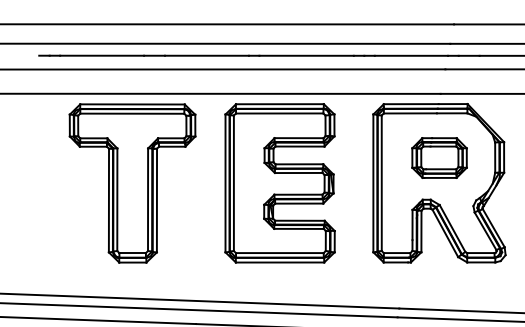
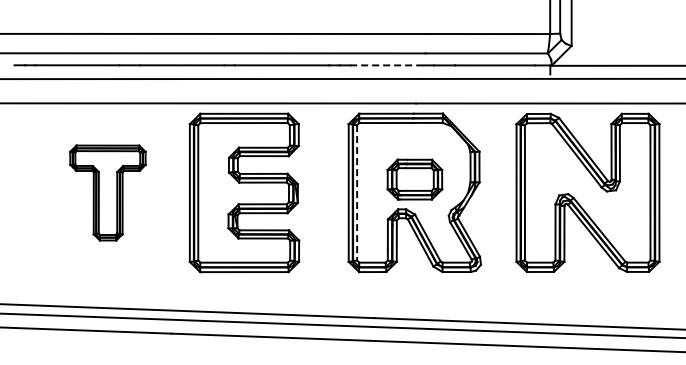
line: (411, 55) -> (386, 65), solid -> dashed
part: (439, 157) -> (414, 179), moved
part: (132, 182) -> (107, 192), size x0.6
part: (280, 182) -> (244, 192), moved
line: (382, 182) -> (357, 192), solid -> dashed

